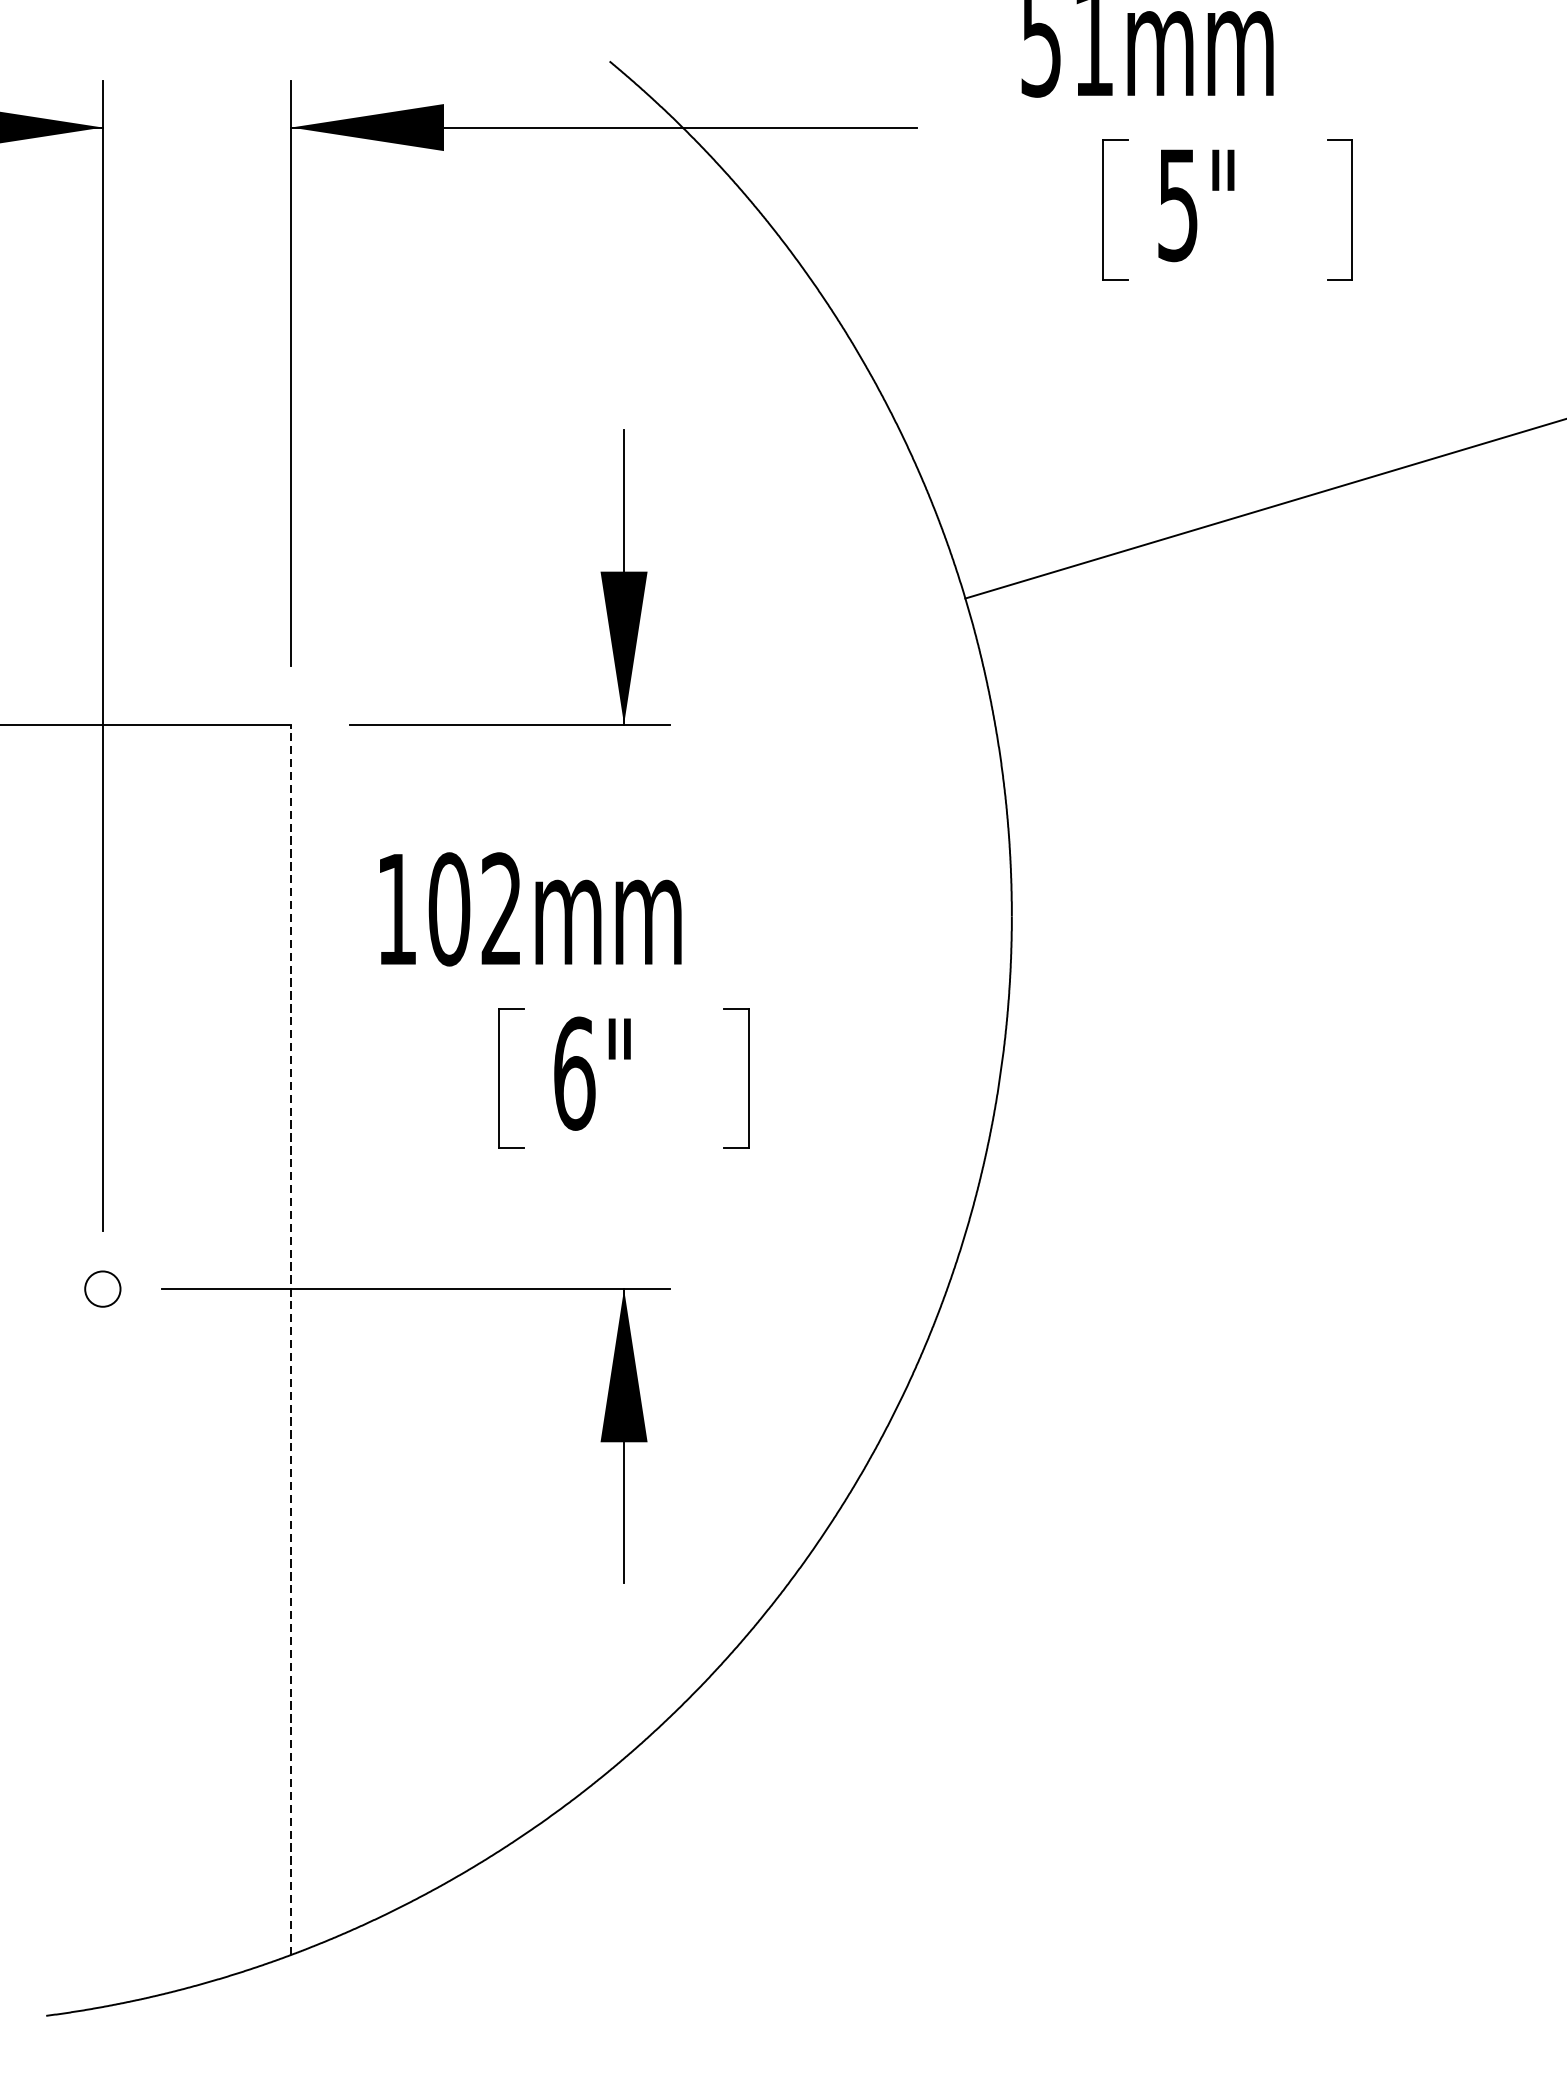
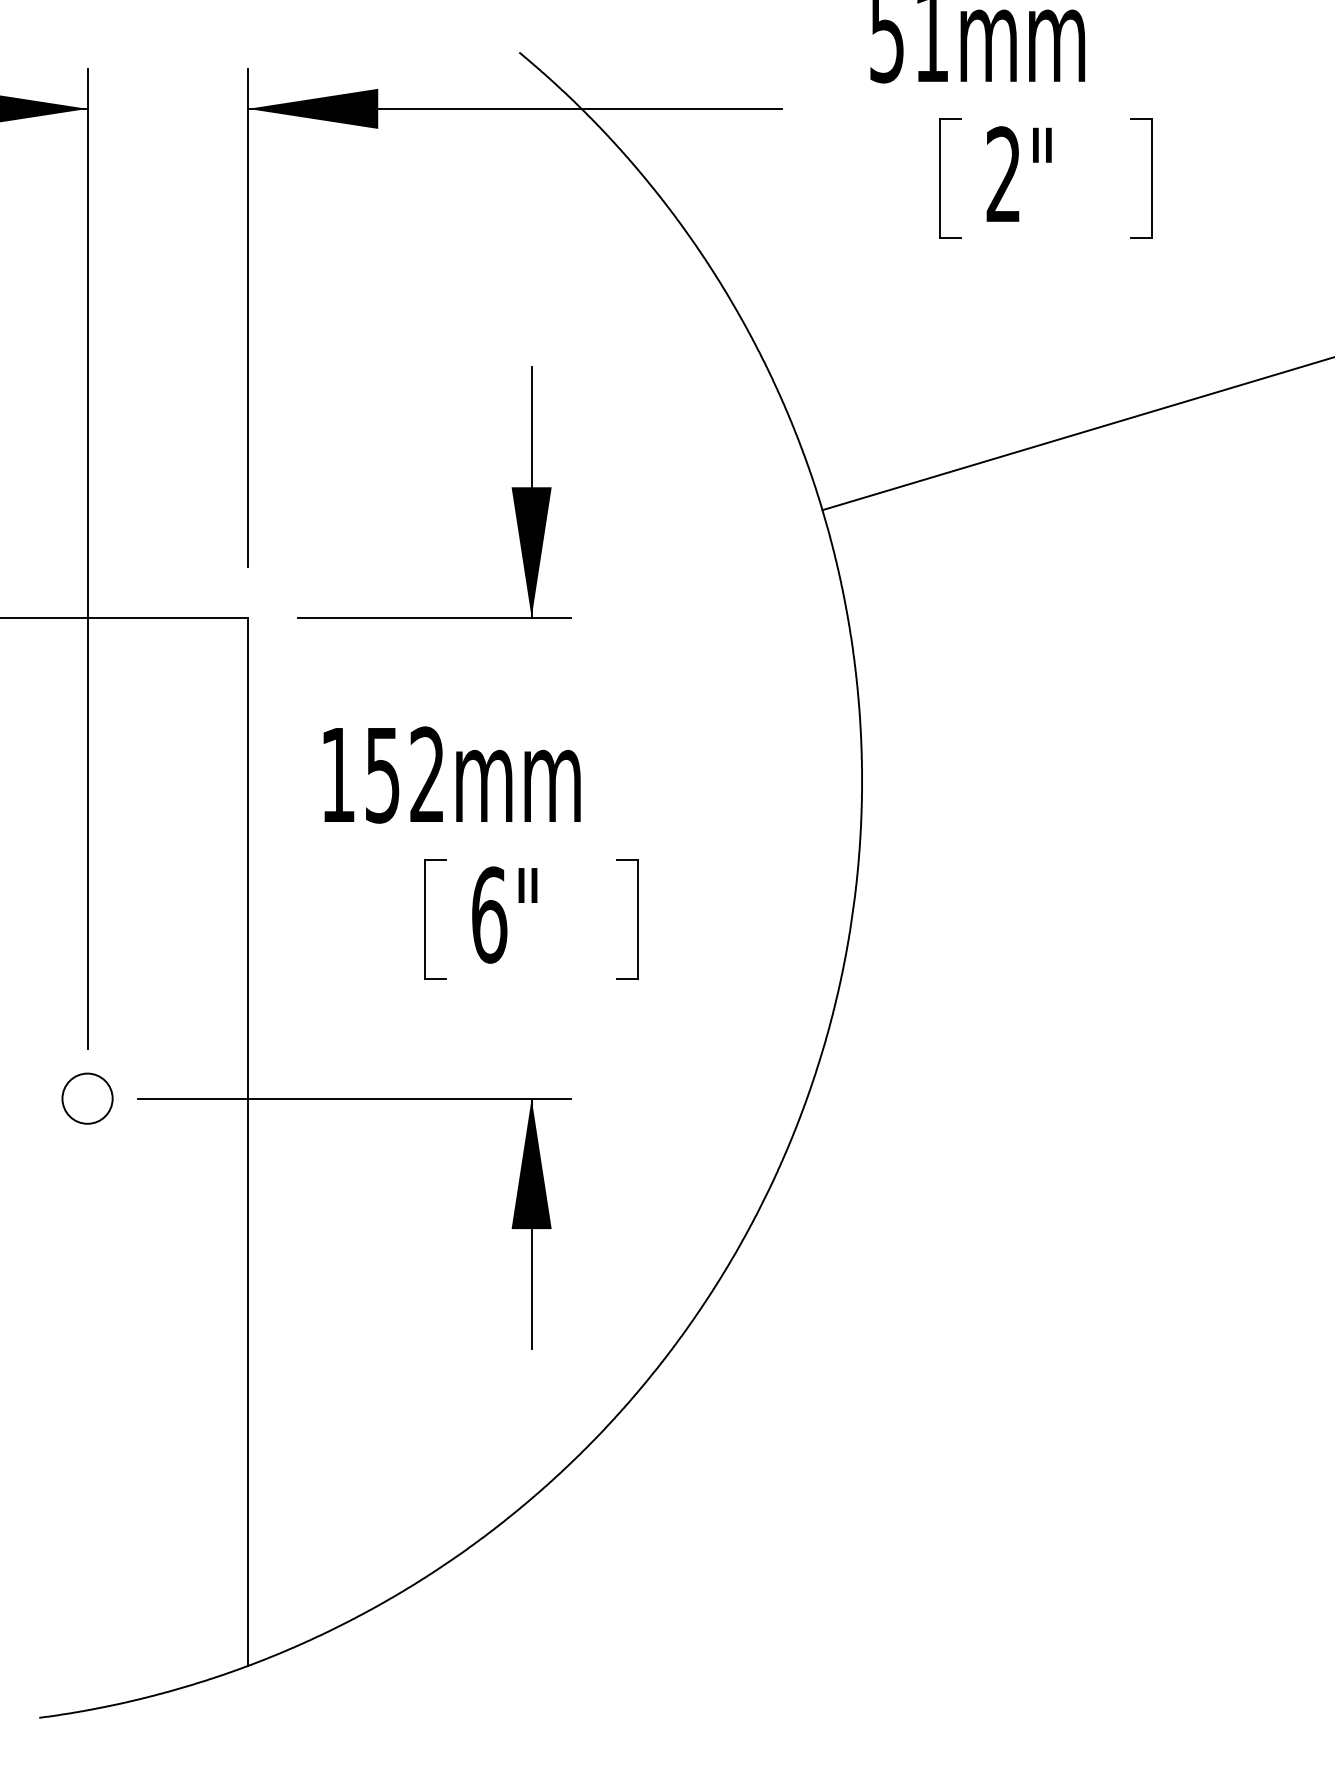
text: (1177, 204) -> (1003, 174), 5" -> 2"
text: (449, 908) -> (382, 774), 102mm -> 152mm
circle: (102, 1288) -> (87, 1098), size x1.67
line: (290, 1339) -> (247, 1141), dashed -> solid

